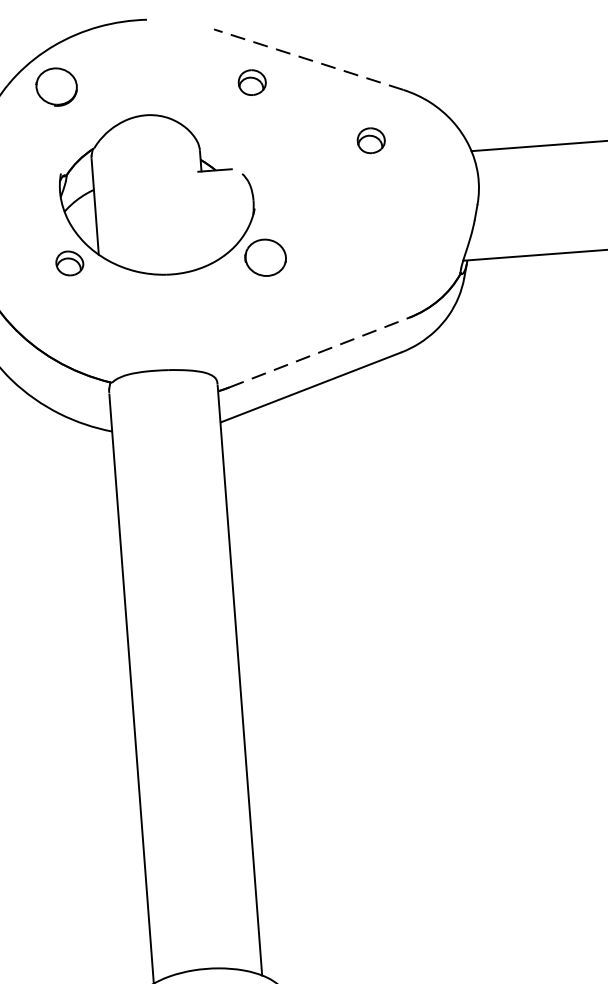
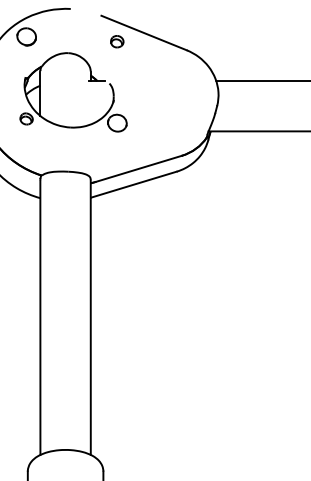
line: (307, 58) -> (143, 32), dashed -> solid
part: (371, 140) -> (170, 72), removed
line: (318, 351) -> (138, 168), dashed -> solid

